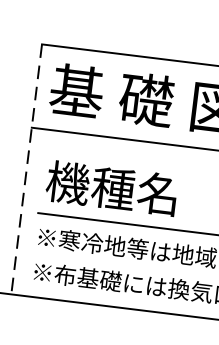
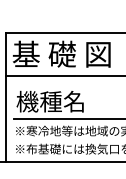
line: (26, 169) -> (5, 97), dashed -> solid

